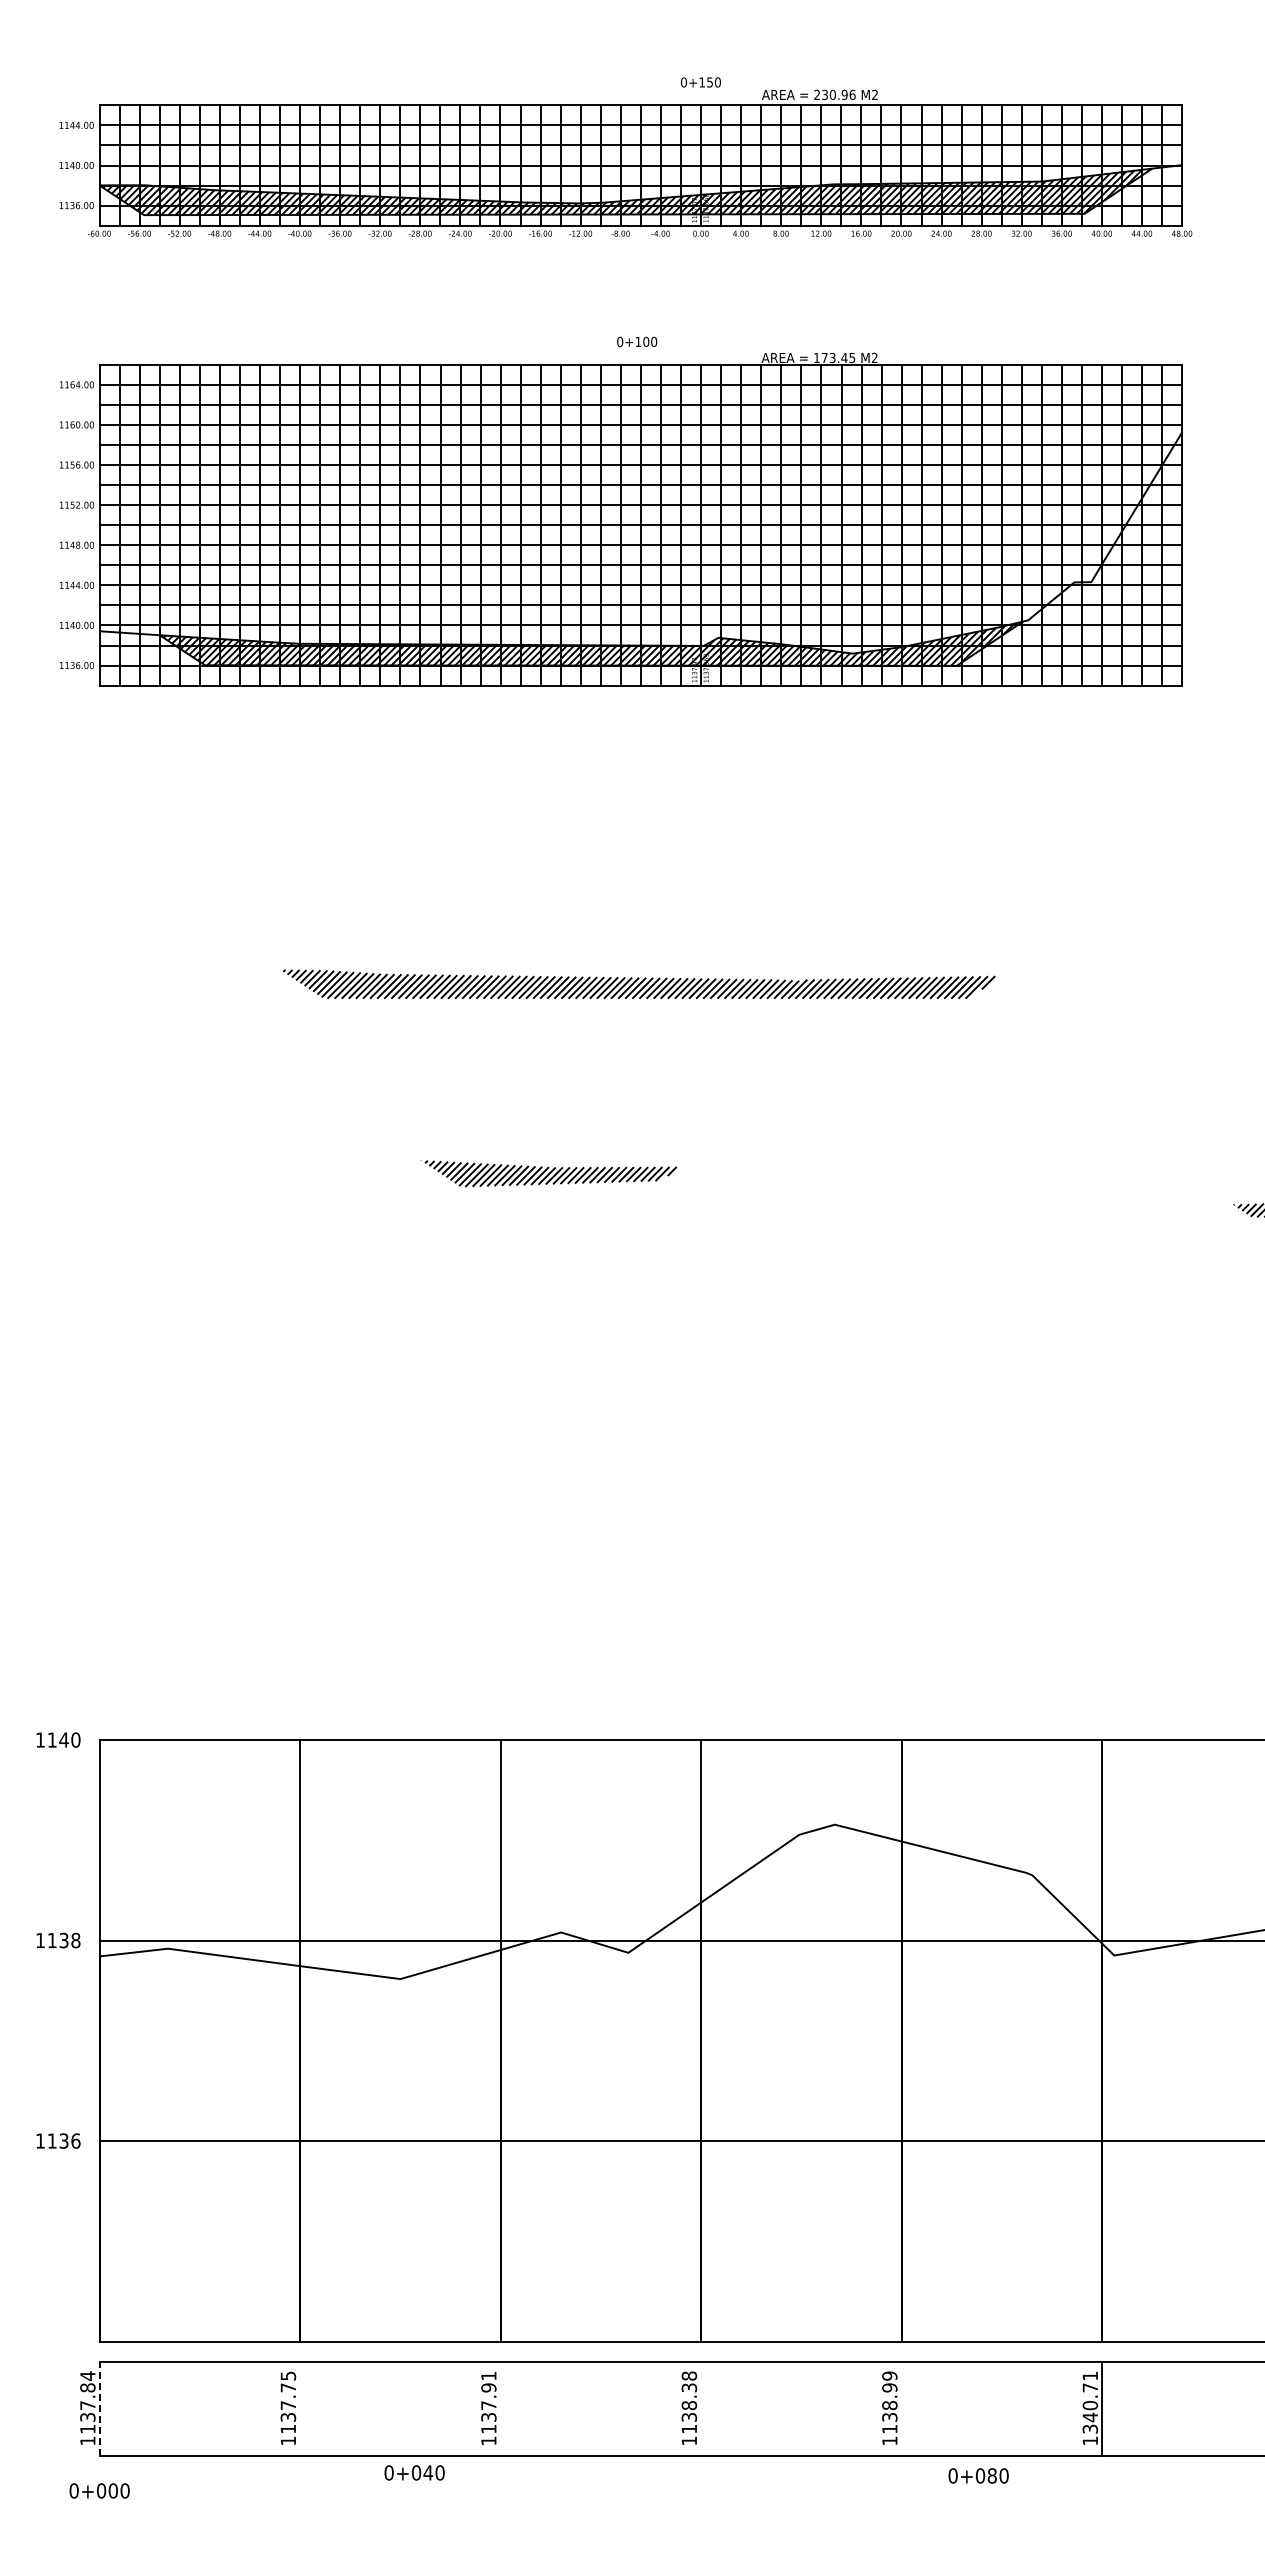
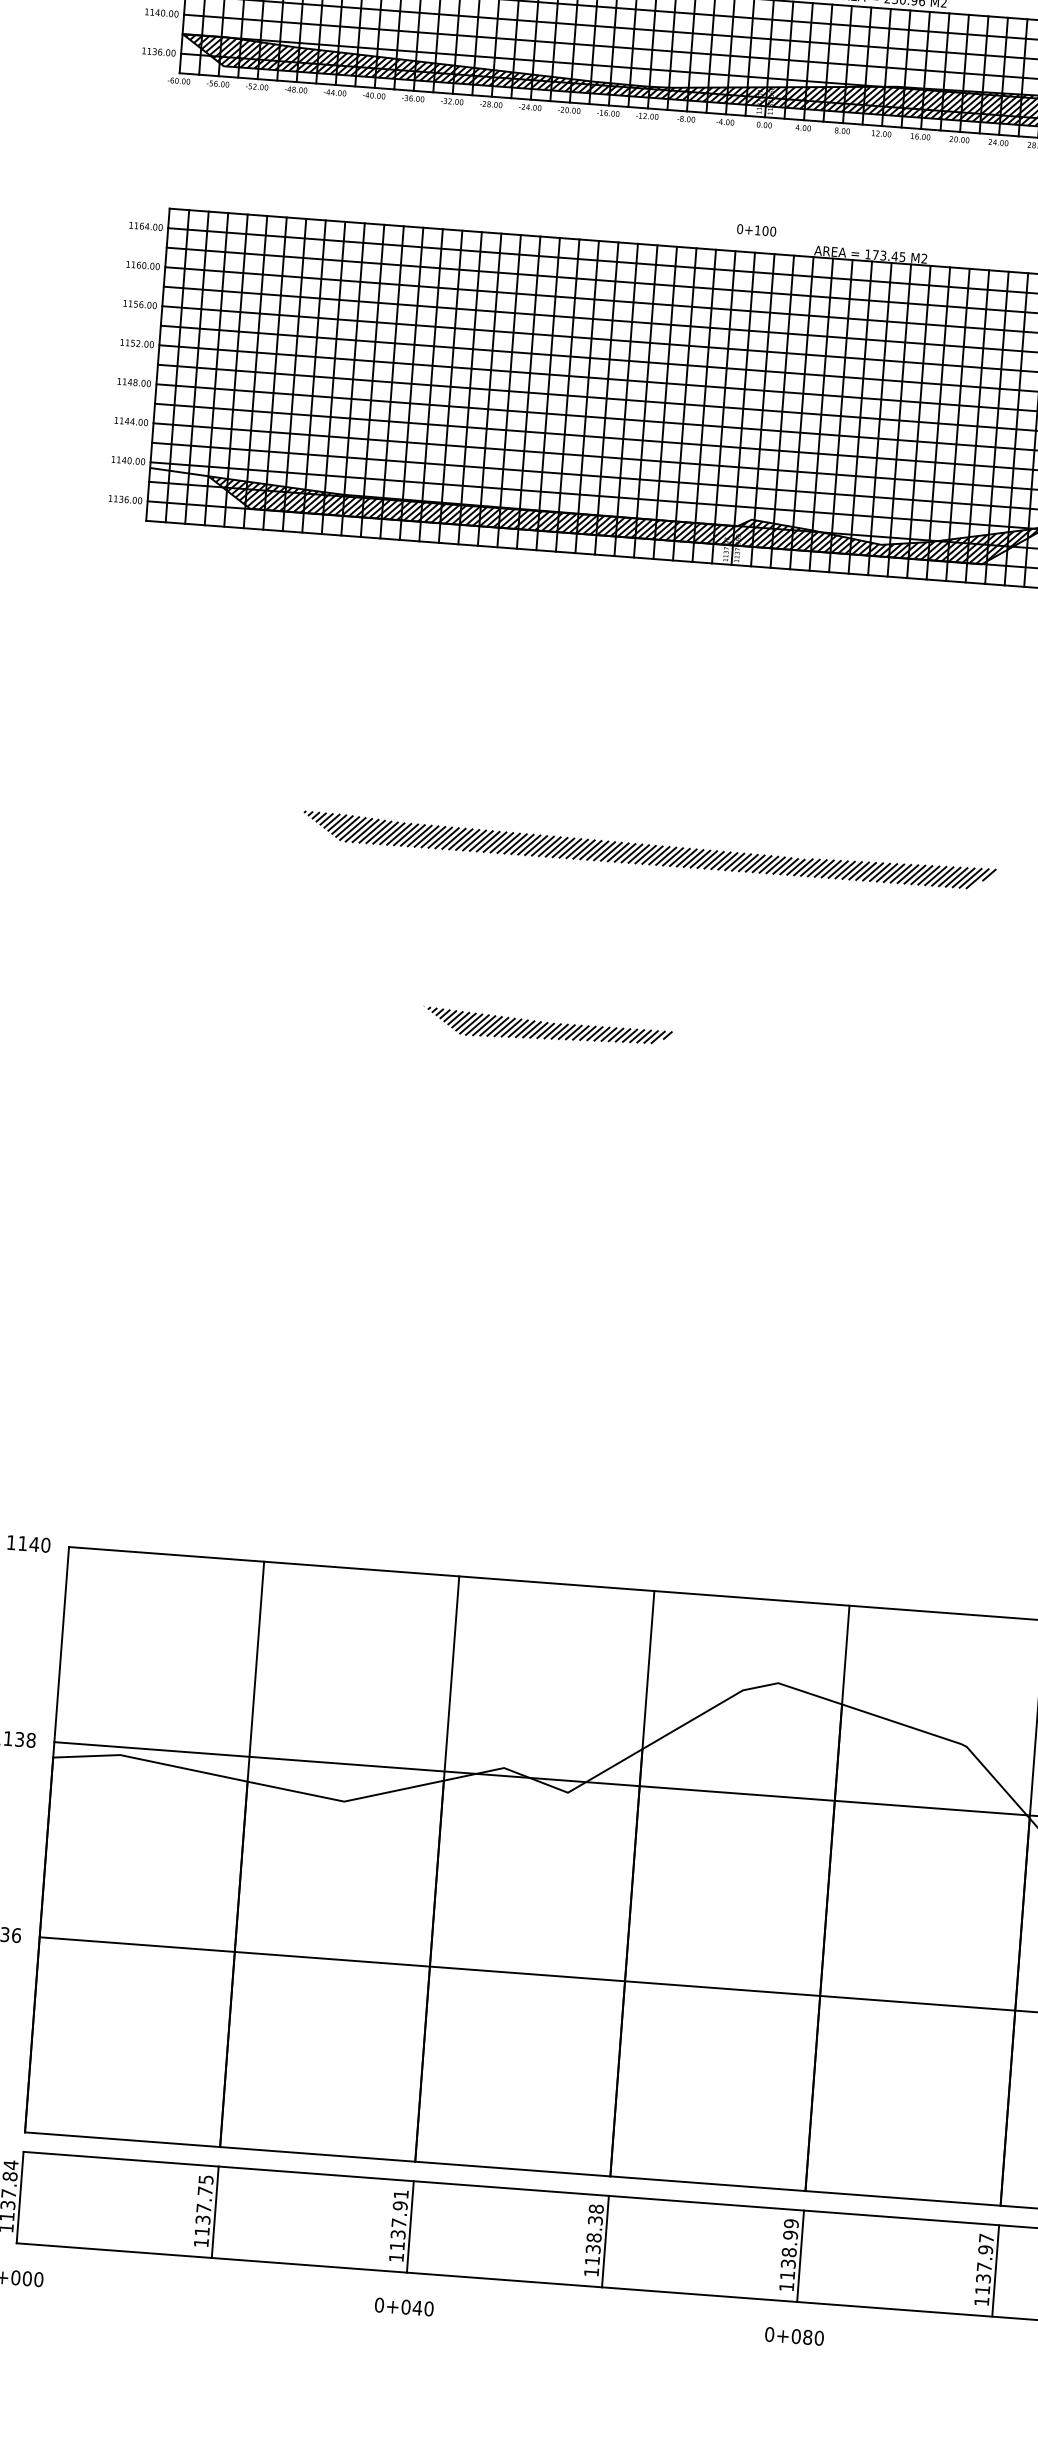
text: (637, 341) -> (757, 230), moved
text: (1090, 2402) -> (984, 2264), 1340.71 -> 1137.97
line: (99, 2408) -> (19, 2197), dashed -> solid
line: (300, 2408) -> (215, 2212), added
line: (500, 2408) -> (410, 2226), added
line: (701, 2408) -> (605, 2241), added
line: (901, 2408) -> (800, 2256), added
text: (414, 2472) -> (404, 2306), moved
text: (978, 2475) -> (794, 2335), moved

